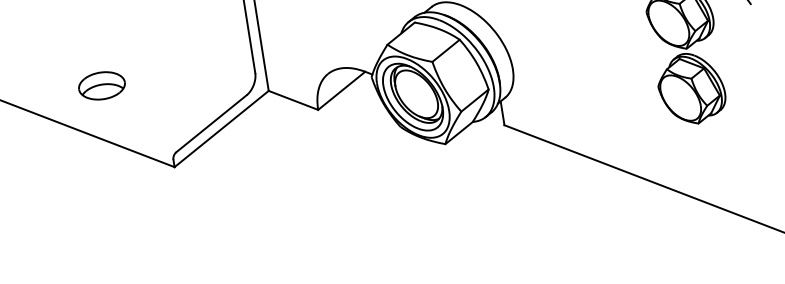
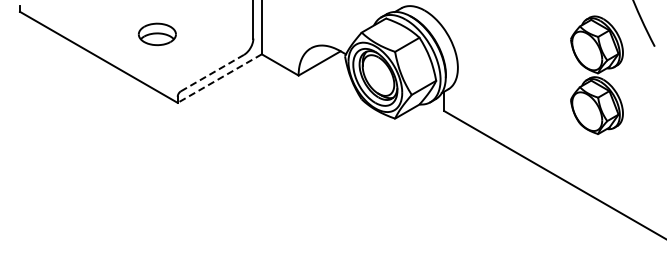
part: (100, 86) -> (156, 34), moved
line: (211, 122) -> (212, 72), solid -> dashed
line: (221, 128) -> (219, 78), solid -> dashed

